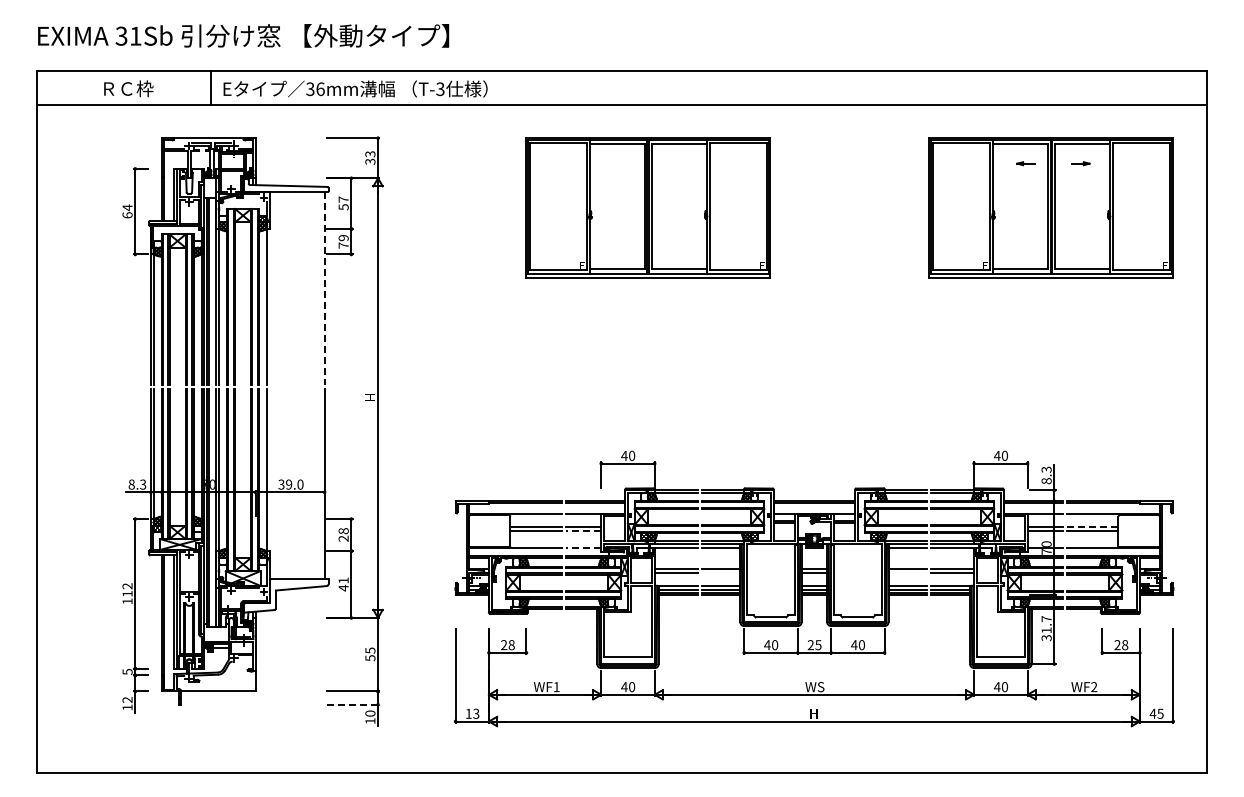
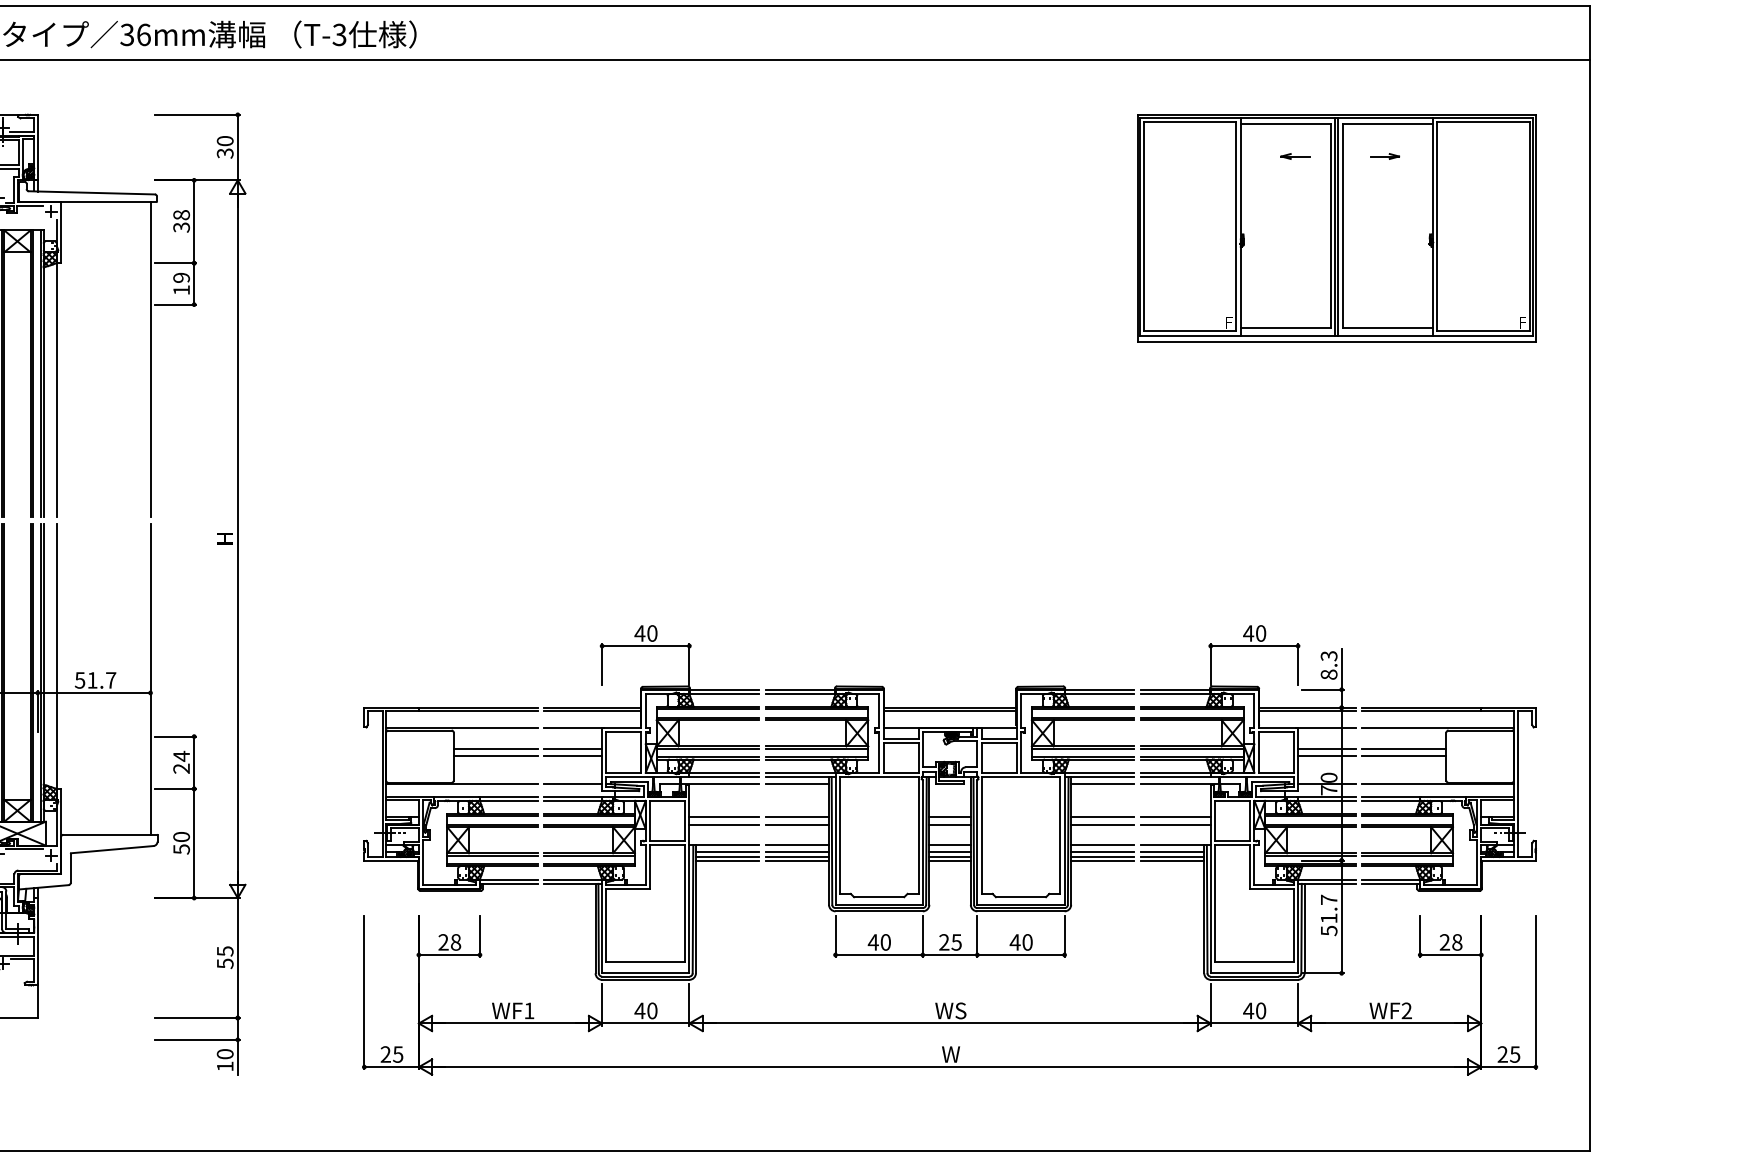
text: (370, 154) -> (225, 141), 33 -> 30
text: (343, 202) -> (181, 219), 57 -> 38
part: (647, 207) -> (677, 228), removed
text: (343, 245) -> (181, 290), 79 -> 19
line: (324, 288) -> (150, 360), dashed -> solid
text: (290, 484) -> (94, 680), 39.0 -> 51.7
line: (1092, 526) -> (1404, 748), dashed -> solid
text: (343, 530) -> (181, 755), 28 -> 24
line: (583, 531) -> (573, 756), dashed -> solid
line: (583, 547) -> (573, 783), dashed -> solid
line: (720, 573) -> (796, 825), added
line: (907, 573) -> (1102, 825), added
text: (343, 584) -> (181, 843), 41 -> 50
text: (1046, 637) -> (1328, 929), 31.7 -> 51.7
line: (353, 704) -> (197, 1039), dashed -> solid
text: (472, 713) -> (391, 1054), 13 -> 25
text: (814, 713) -> (950, 1054), H -> W
text: (1152, 713) -> (1501, 1054), 45 -> 25

